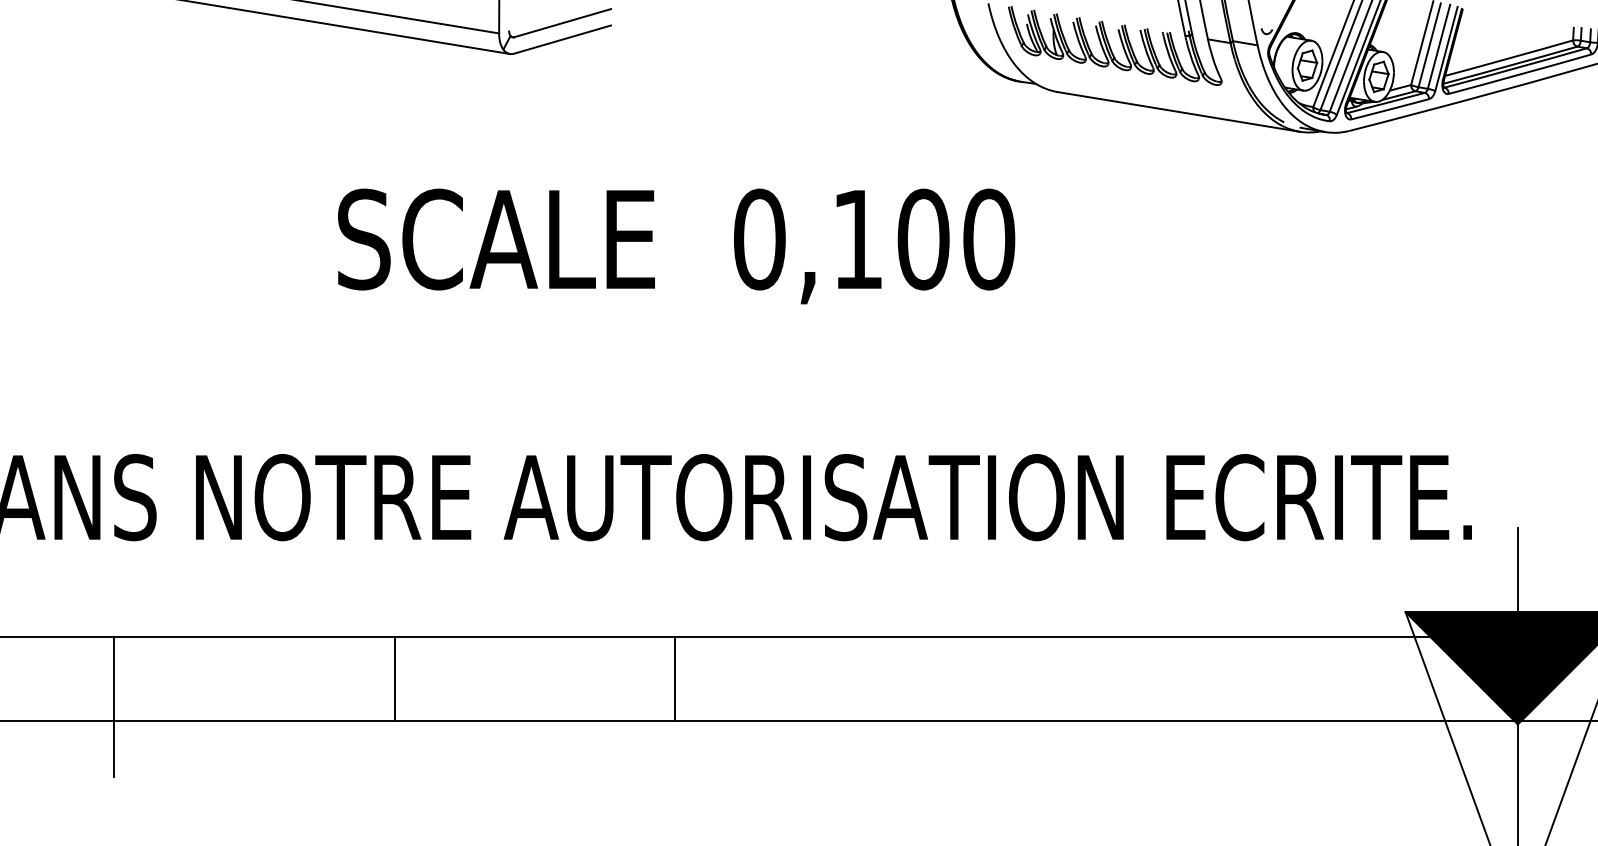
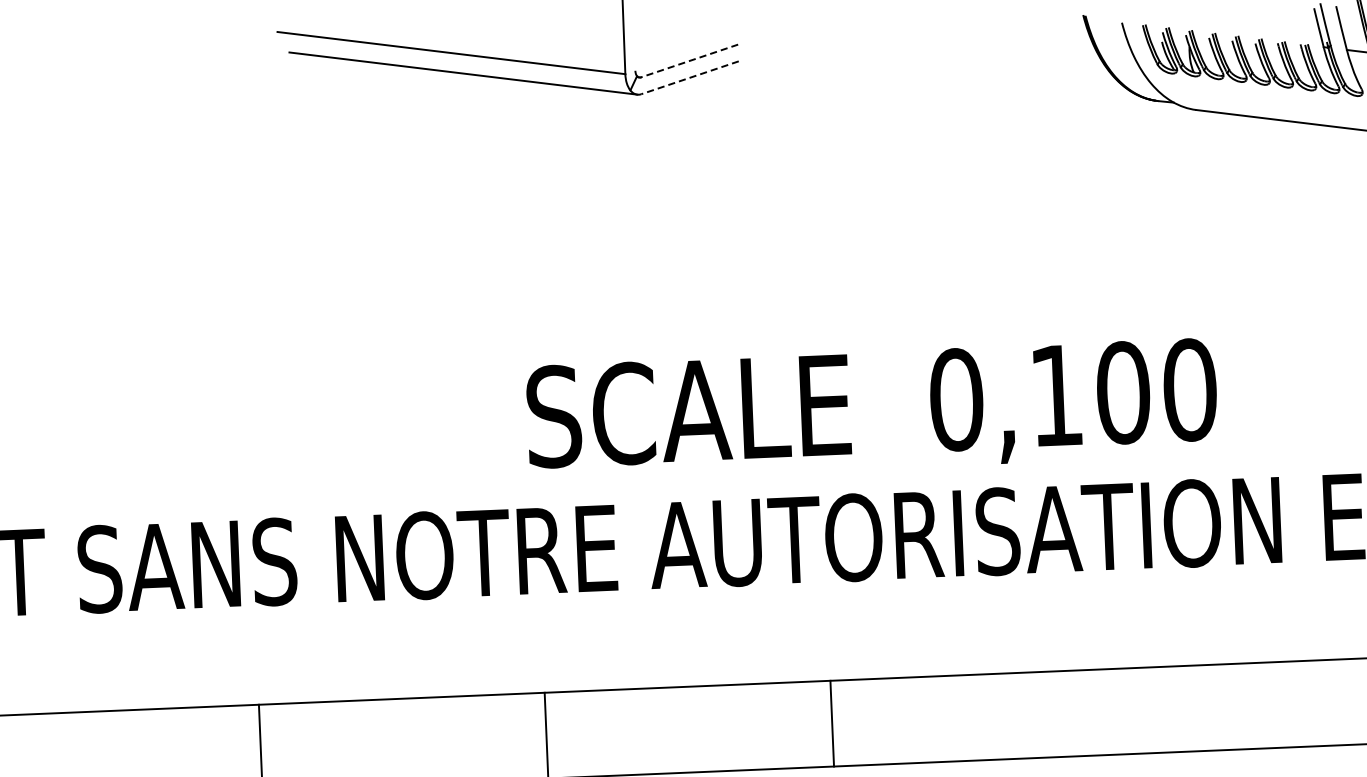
line: (562, 23) -> (689, 61), solid -> dashed
line: (561, 39) -> (689, 77), solid -> dashed
text: (676, 246) -> (872, 410), moved

